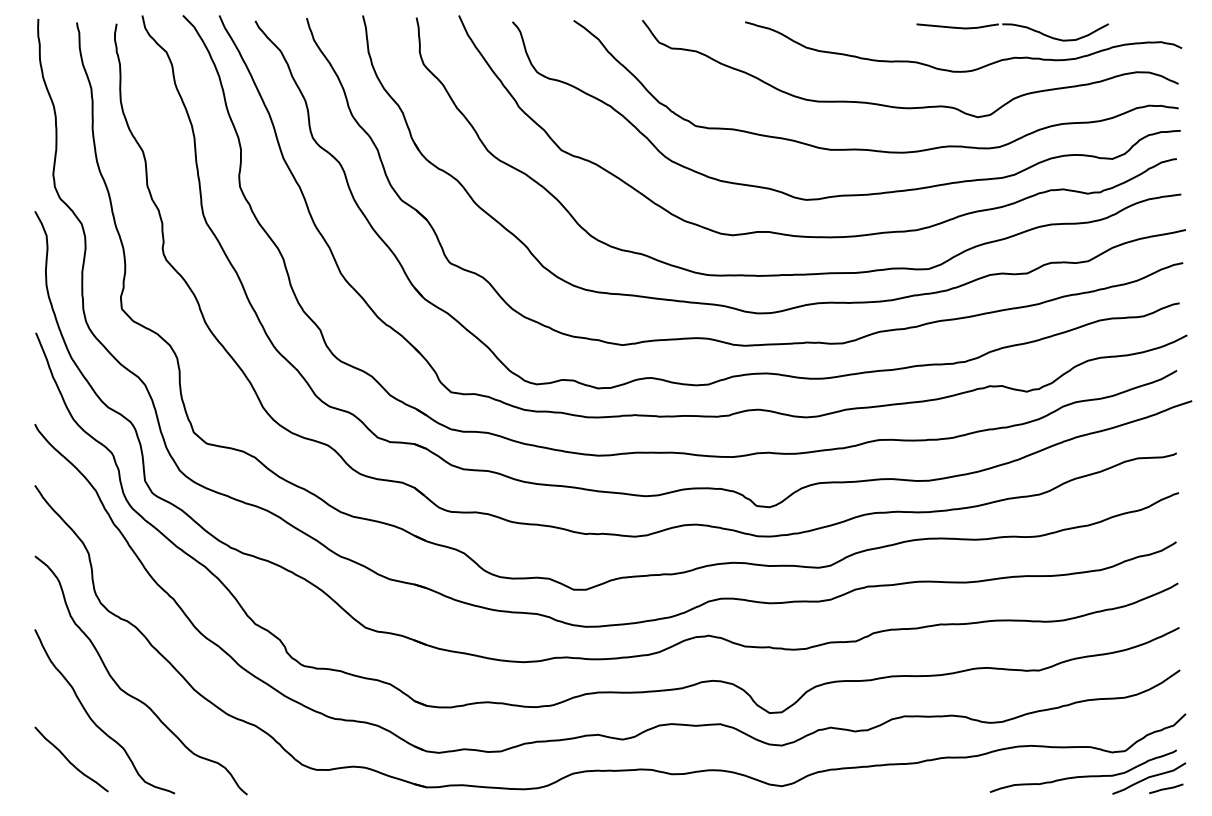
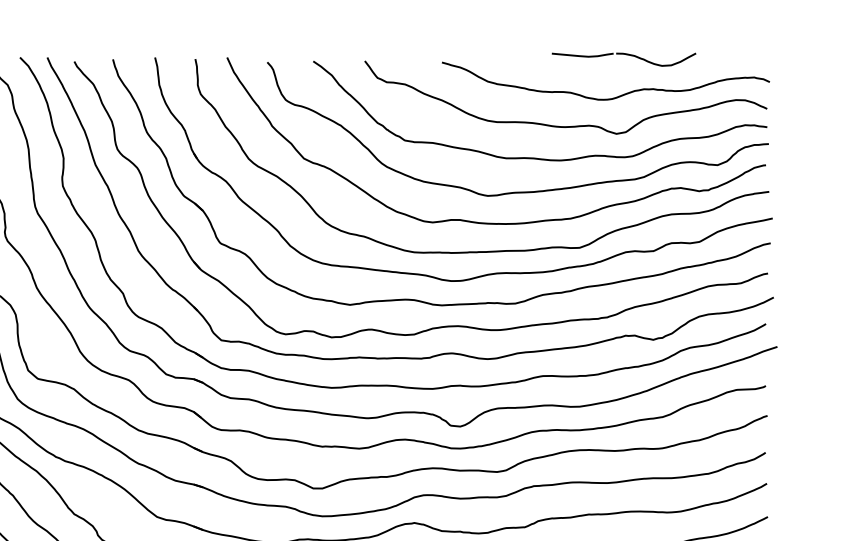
part: (1012, 25) -> (623, 54), moved

